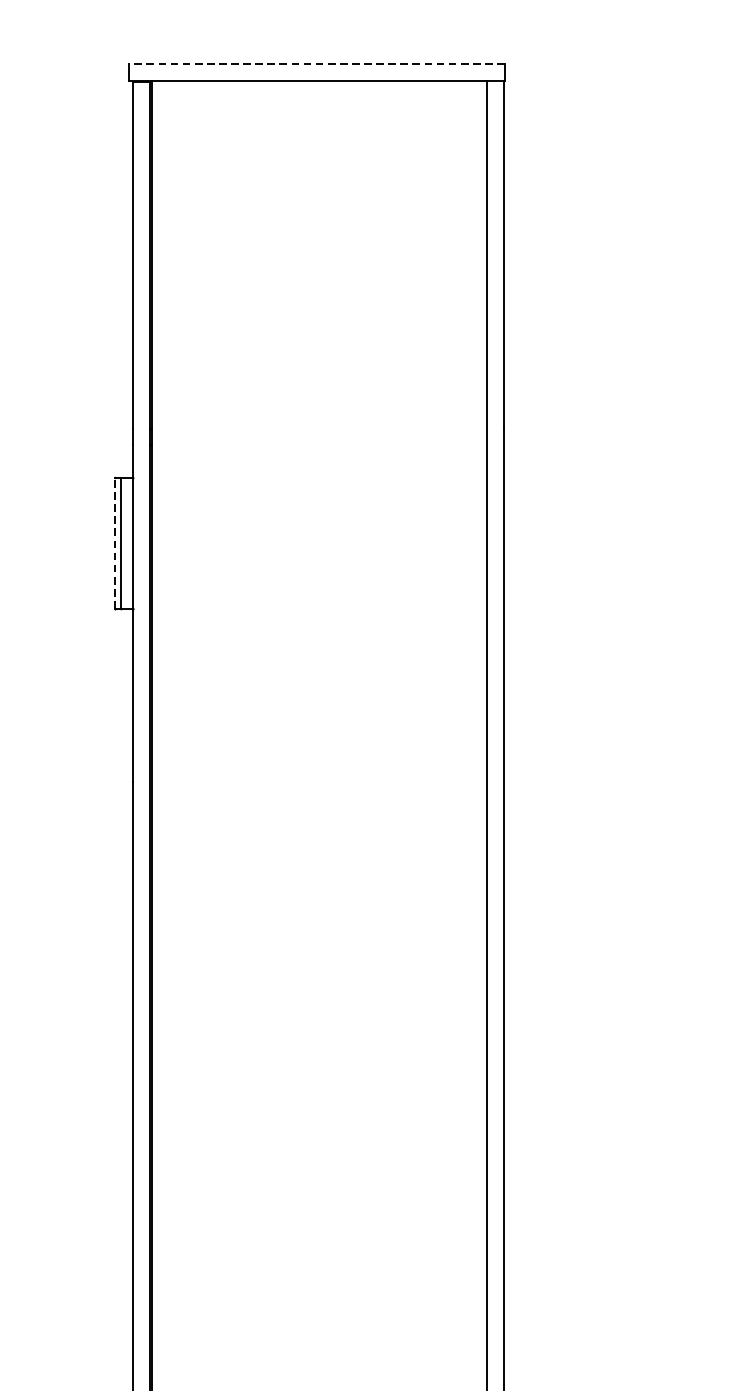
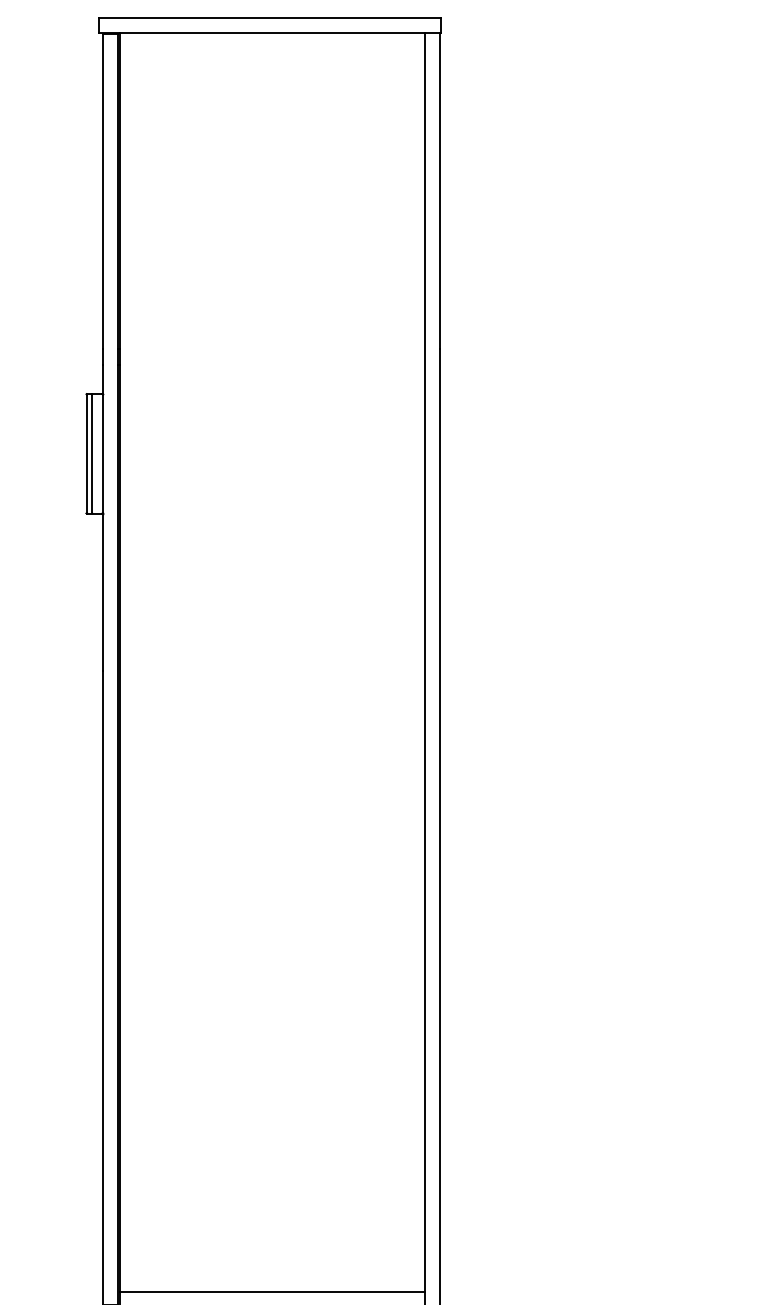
line: (317, 63) -> (270, 17), dashed -> solid
line: (115, 543) -> (86, 453), dashed -> solid

